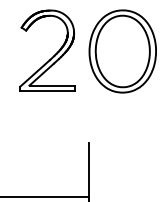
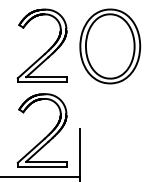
part: (53, 149) -> (47, 134), added

